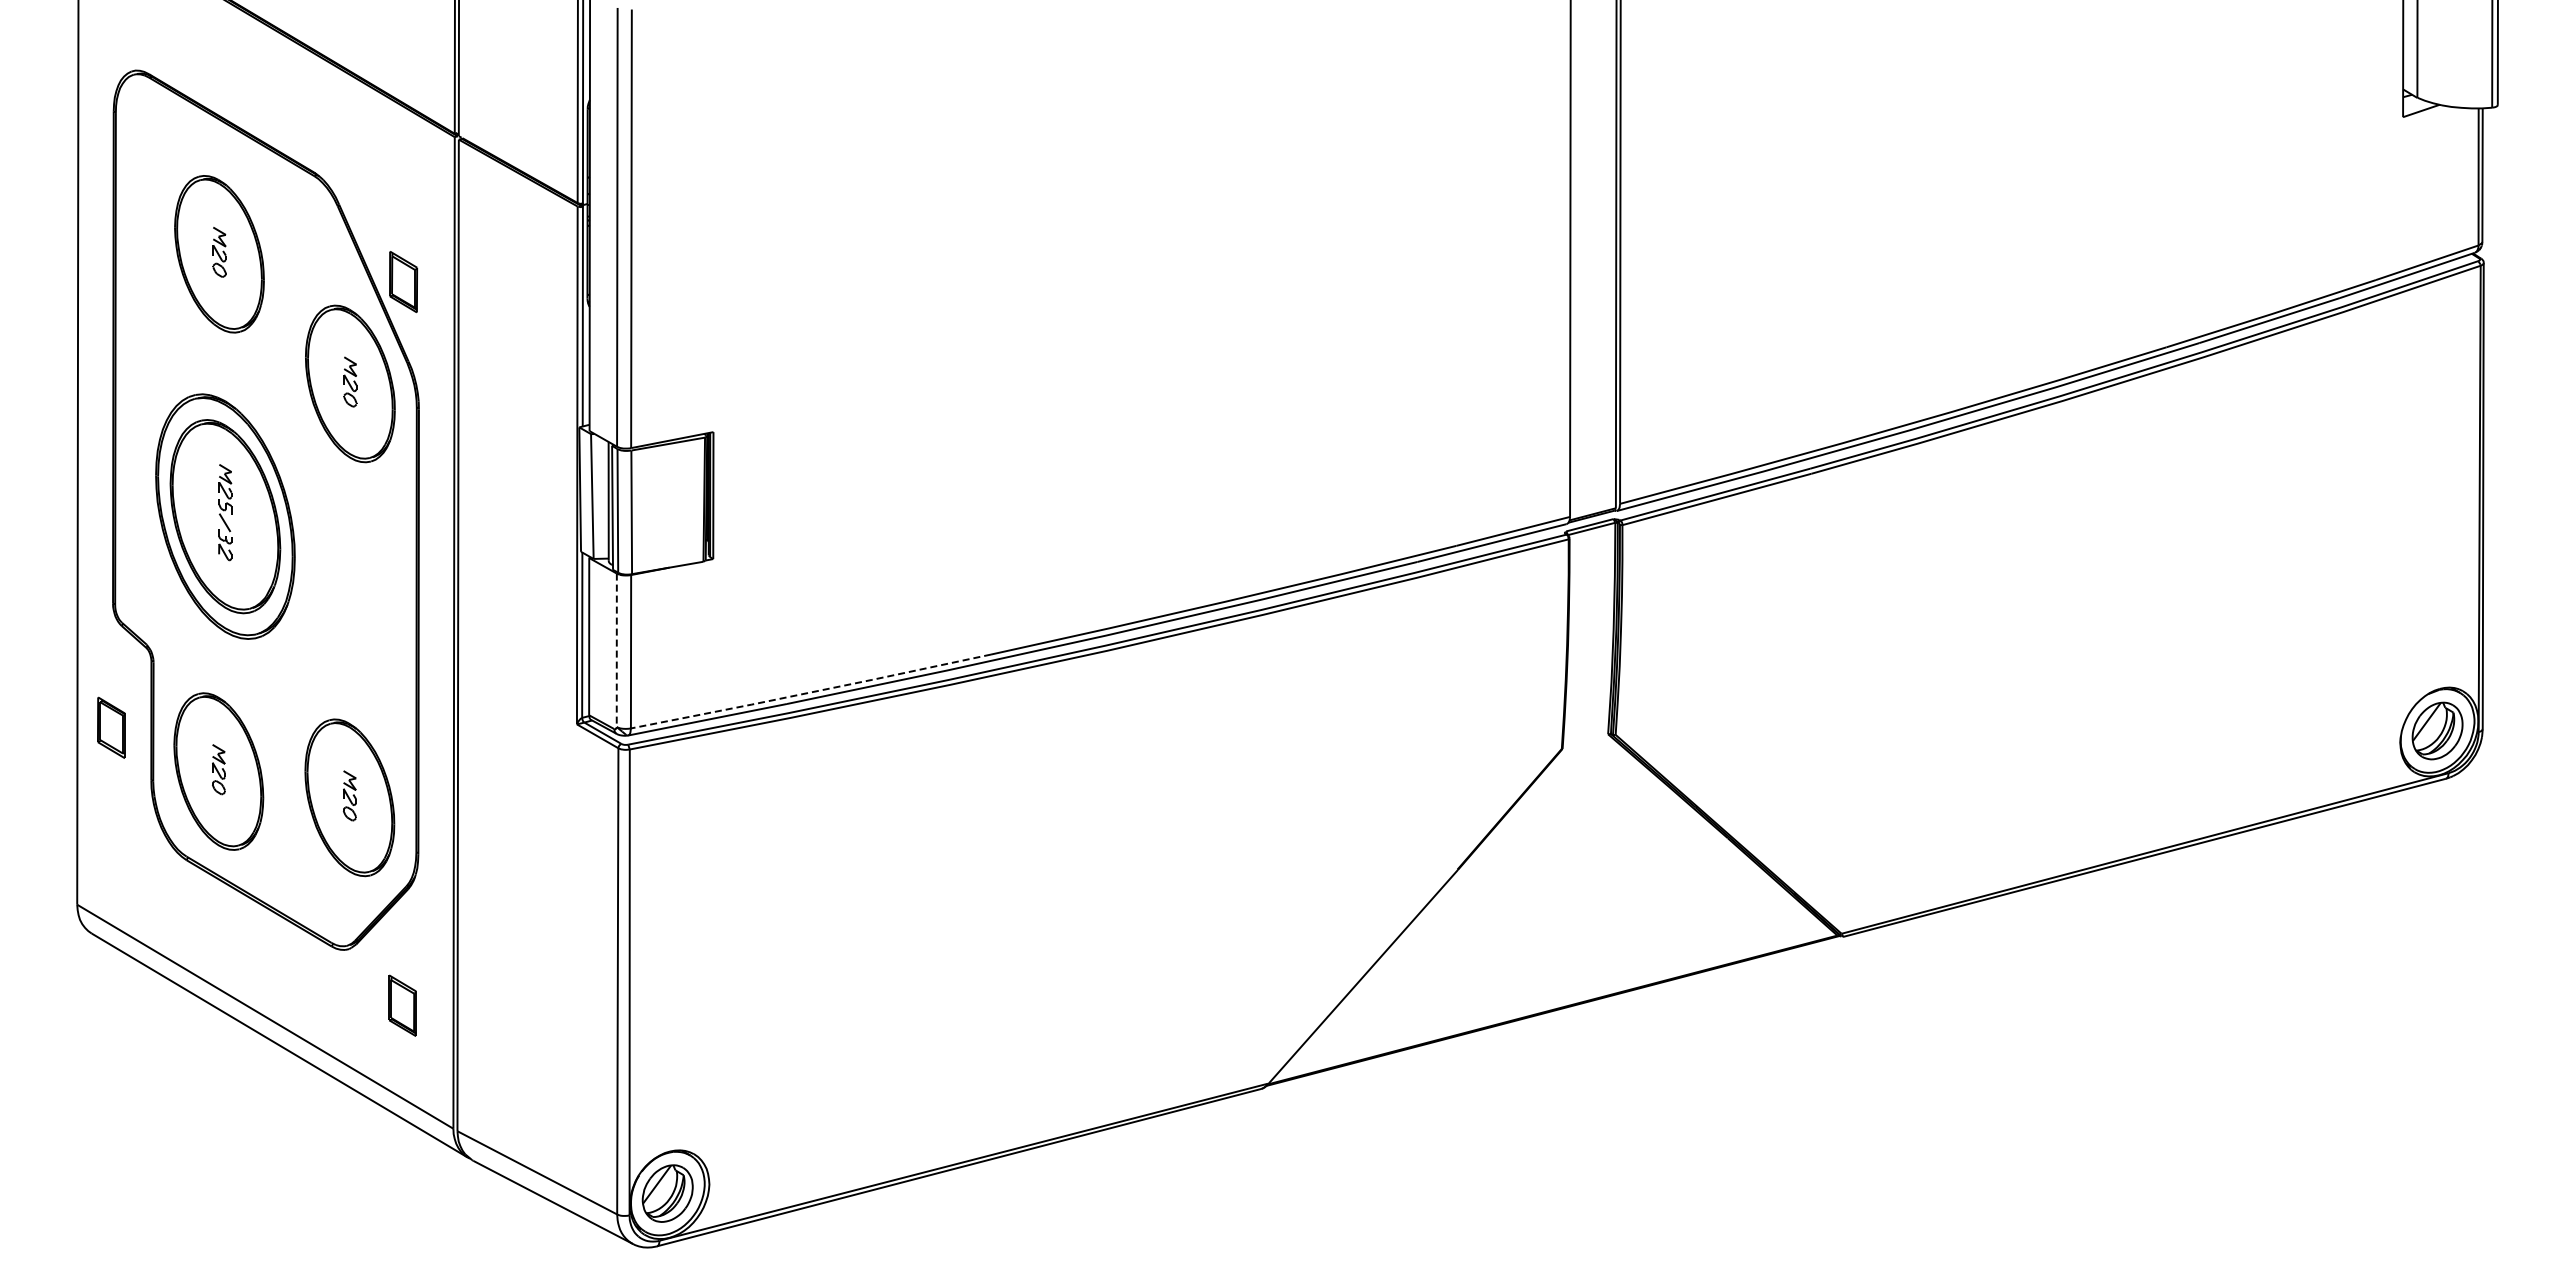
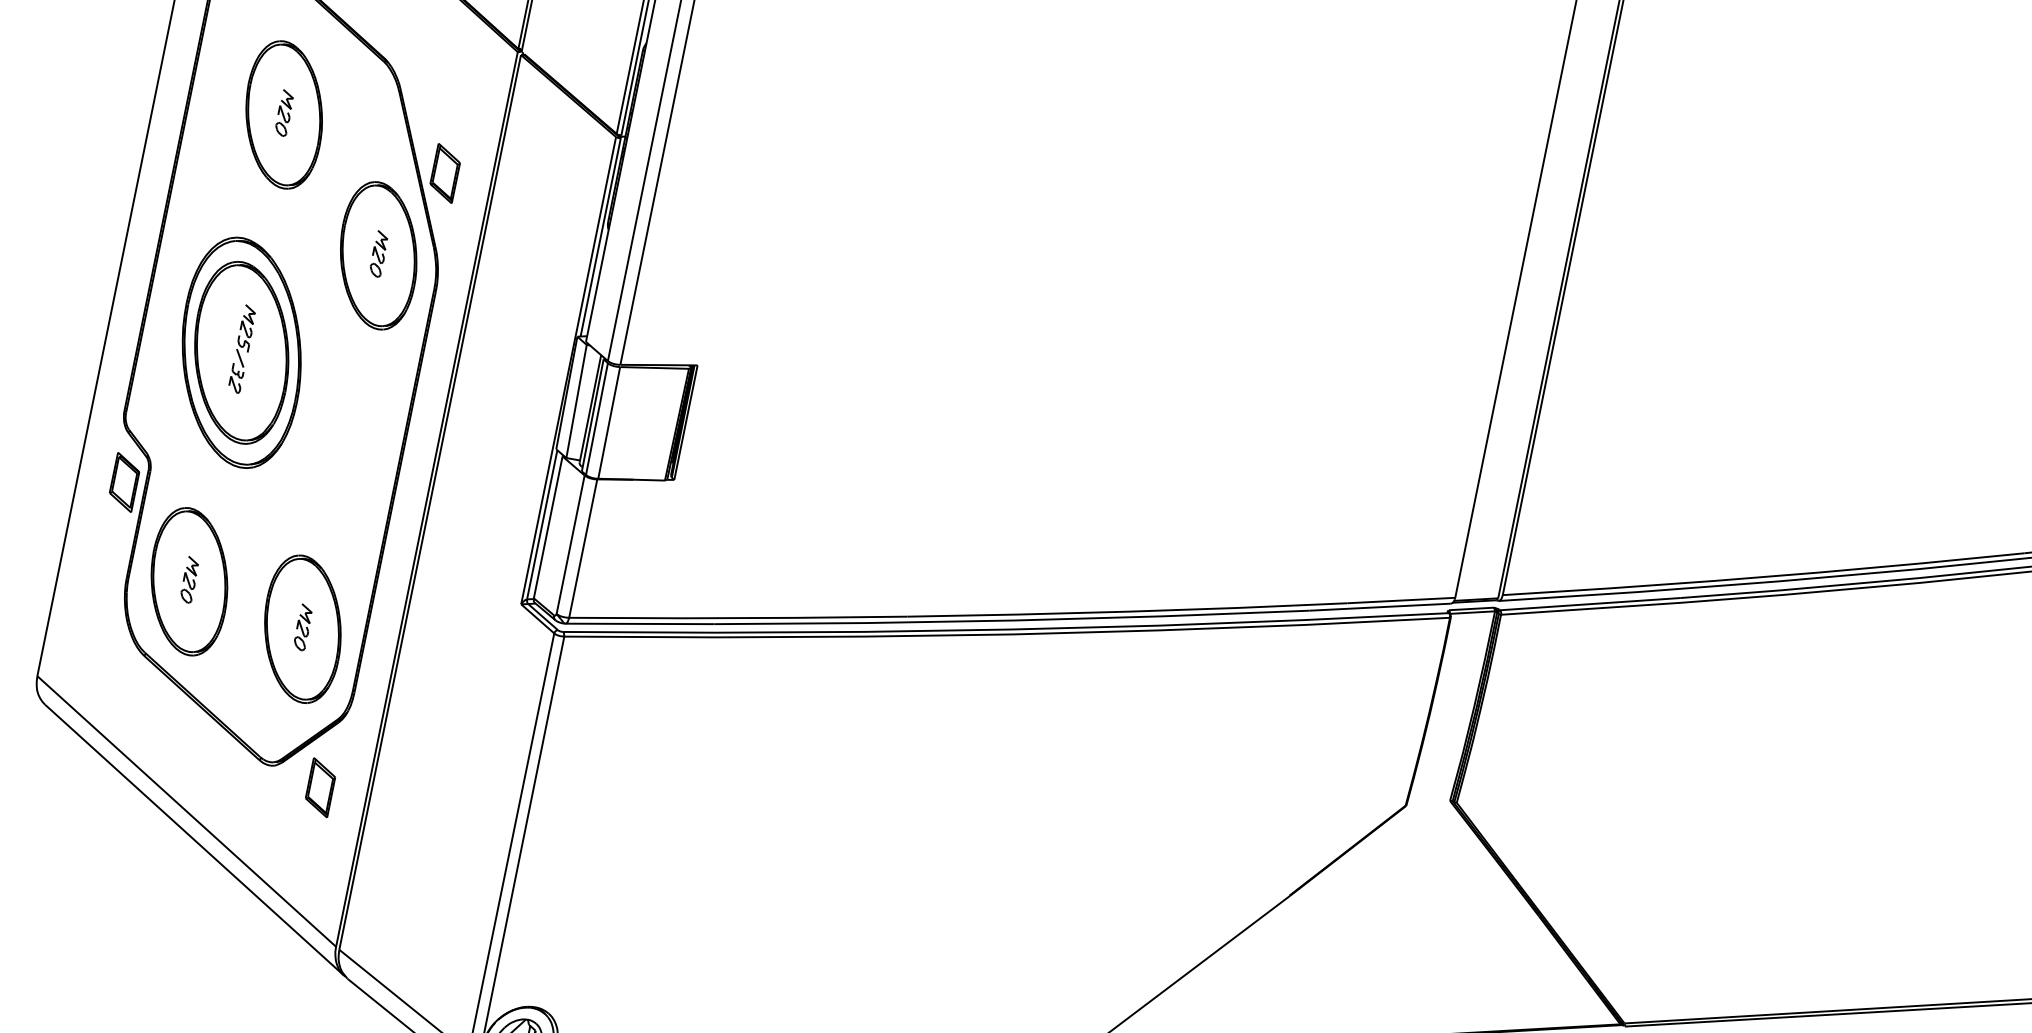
line: (616, 650) -> (570, 544), dashed -> solid
line: (810, 692) -> (737, 618), dashed -> solid
part: (111, 727) -> (124, 482), moved
part: (402, 1005) -> (320, 787), moved

